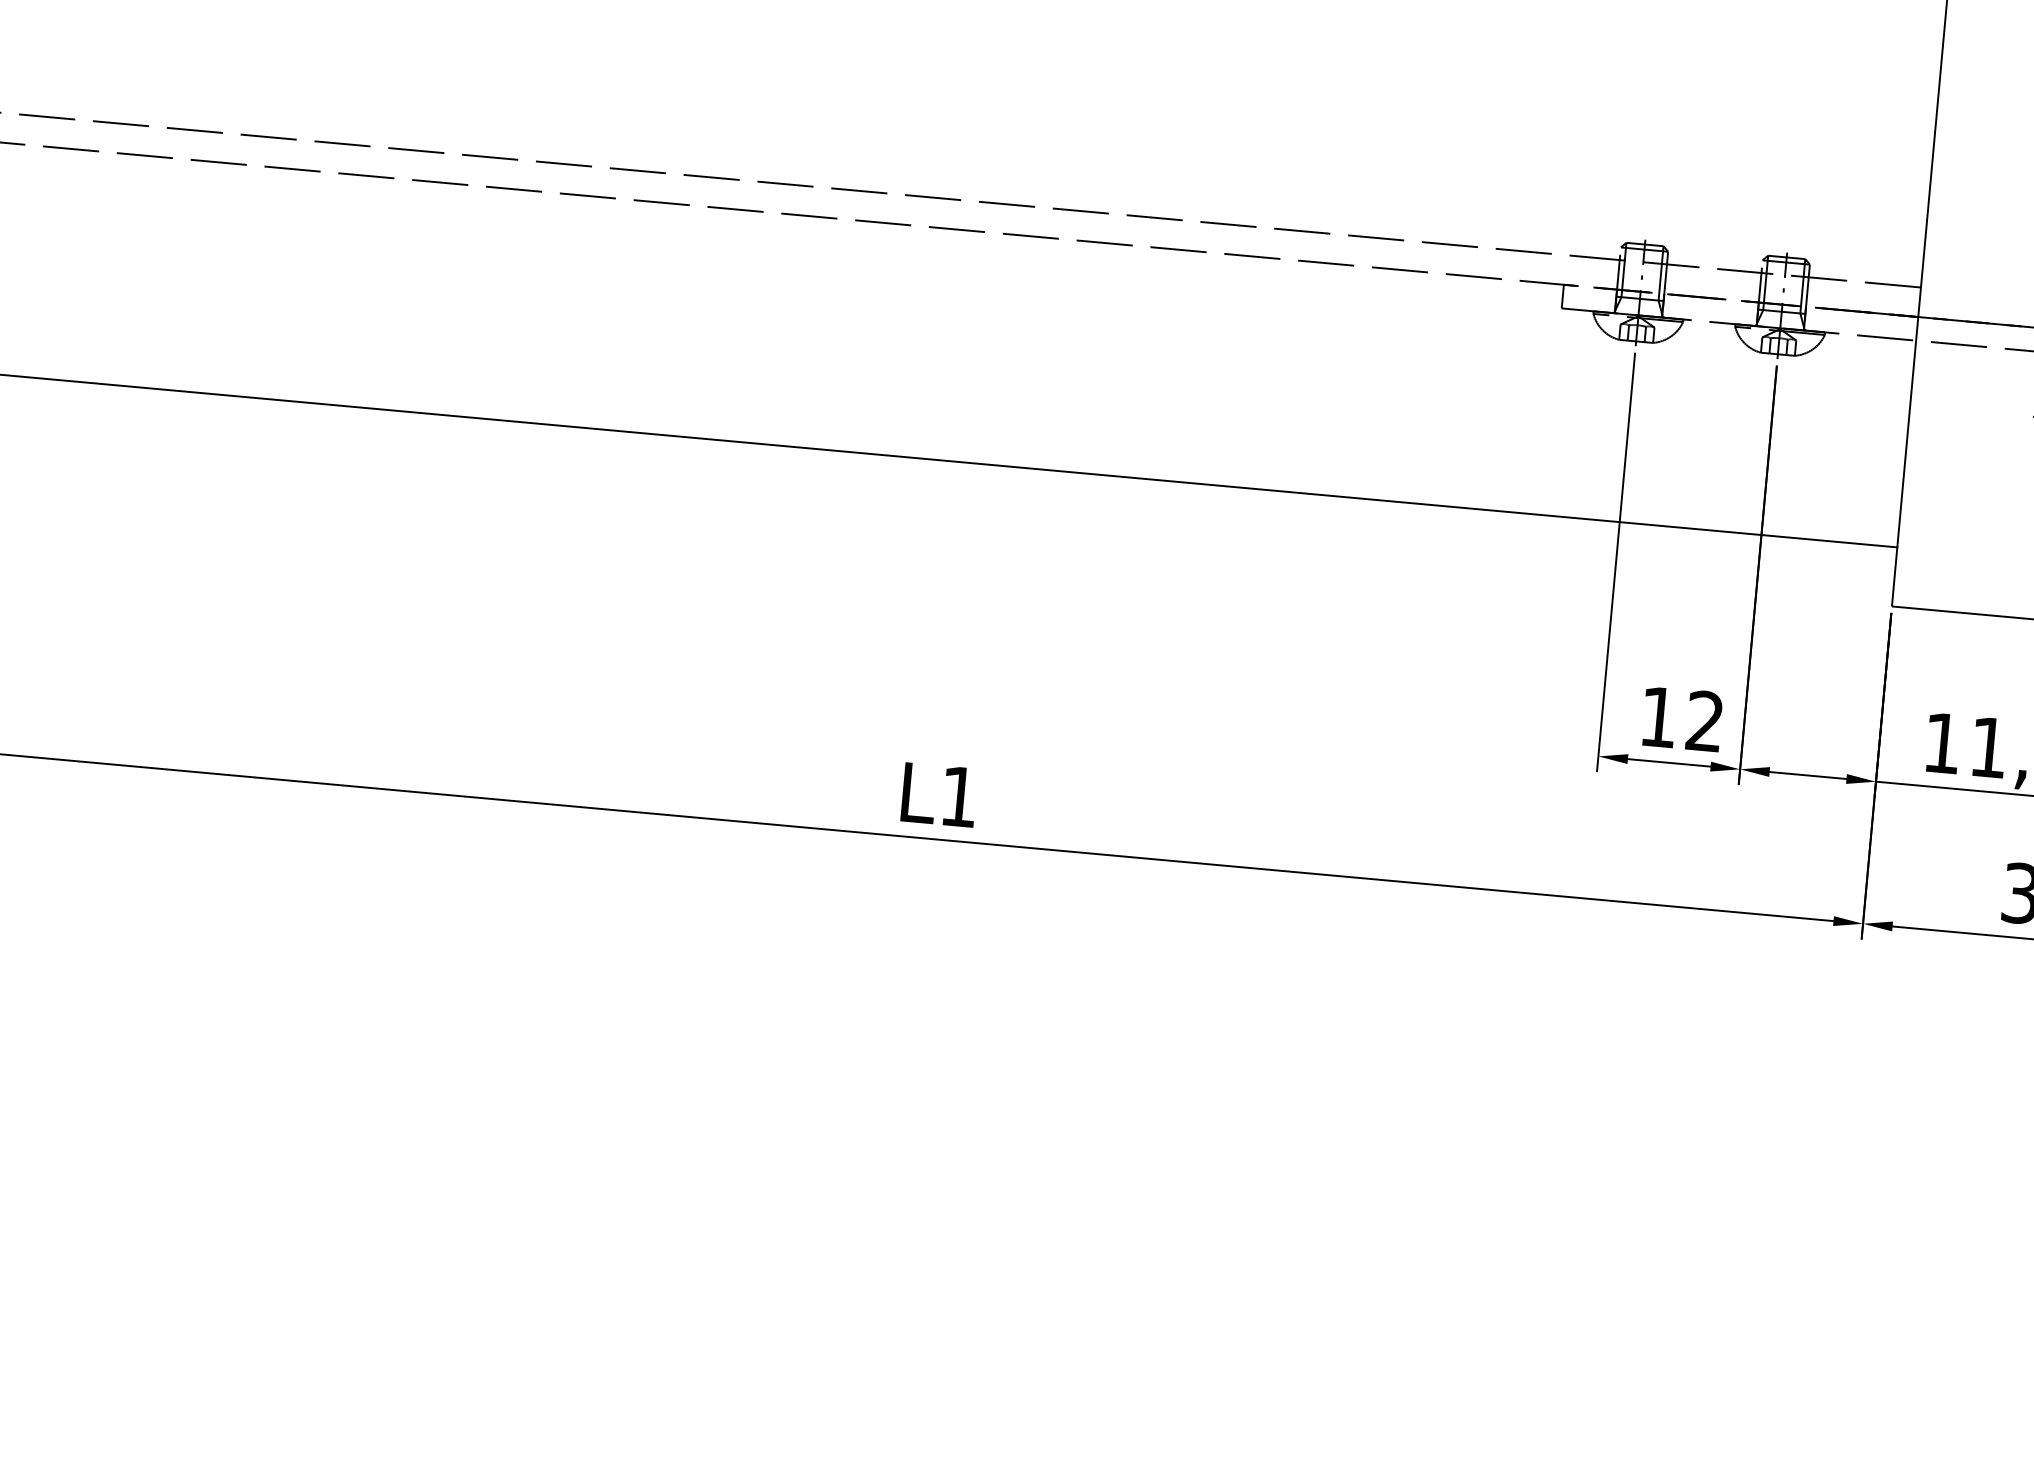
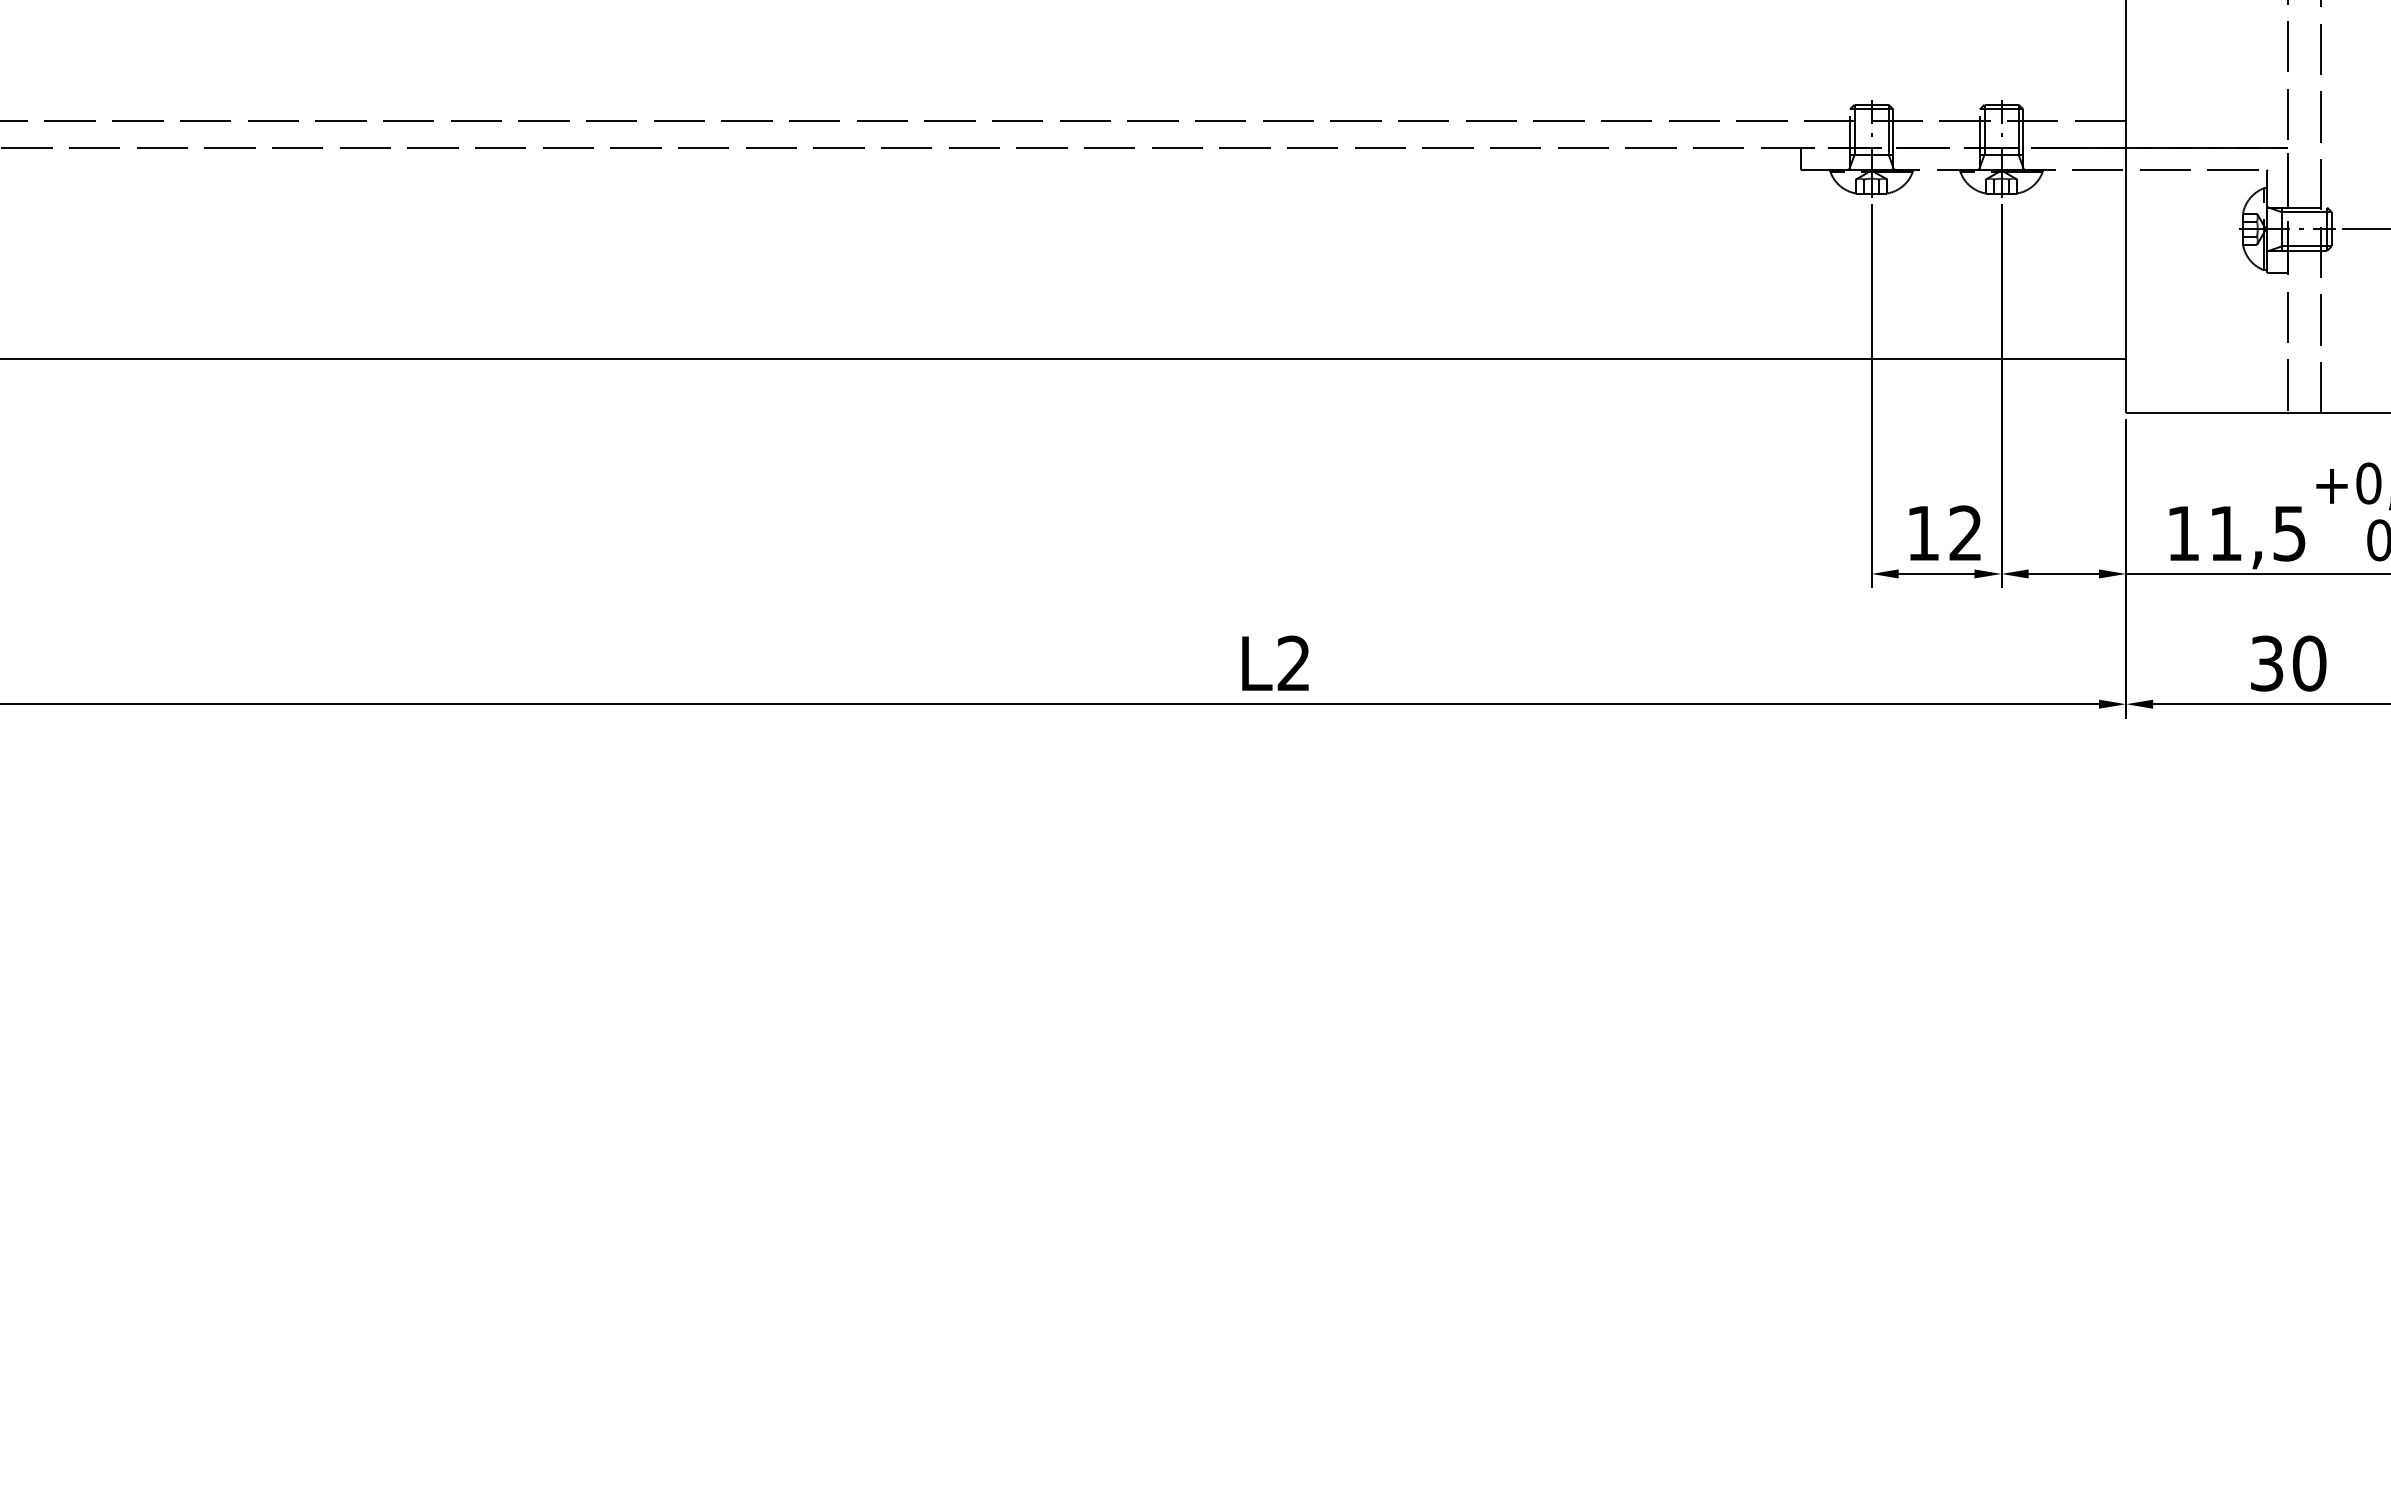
text: (958, 795) -> (1293, 662), L1 -> L2

